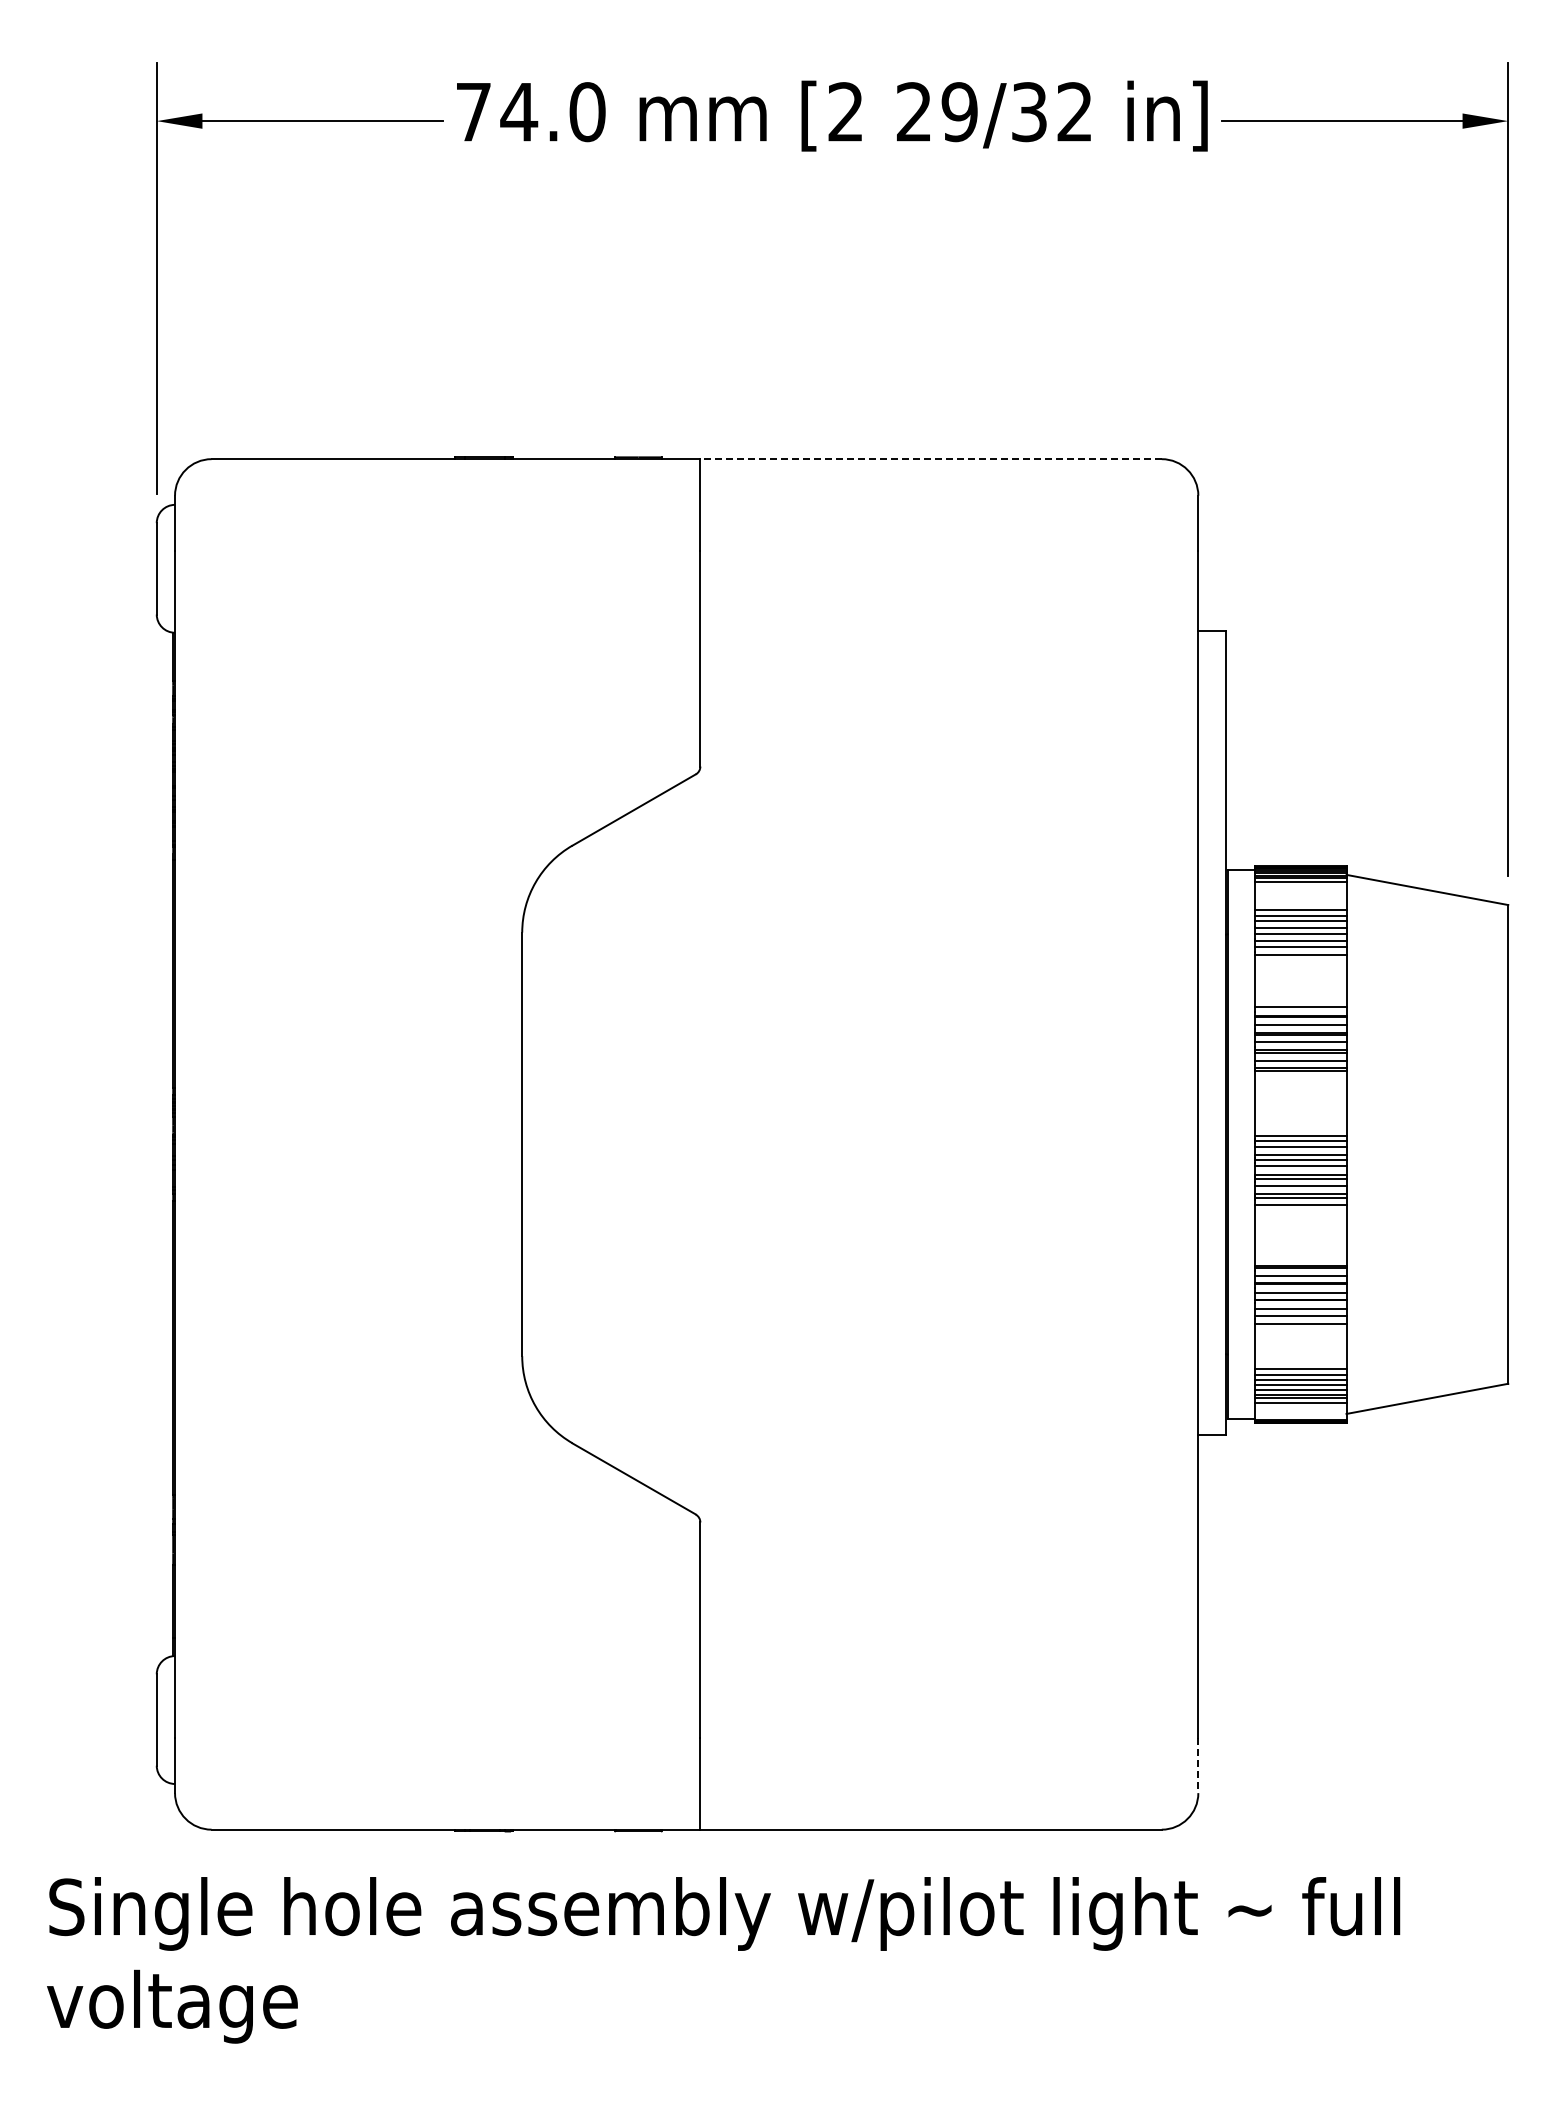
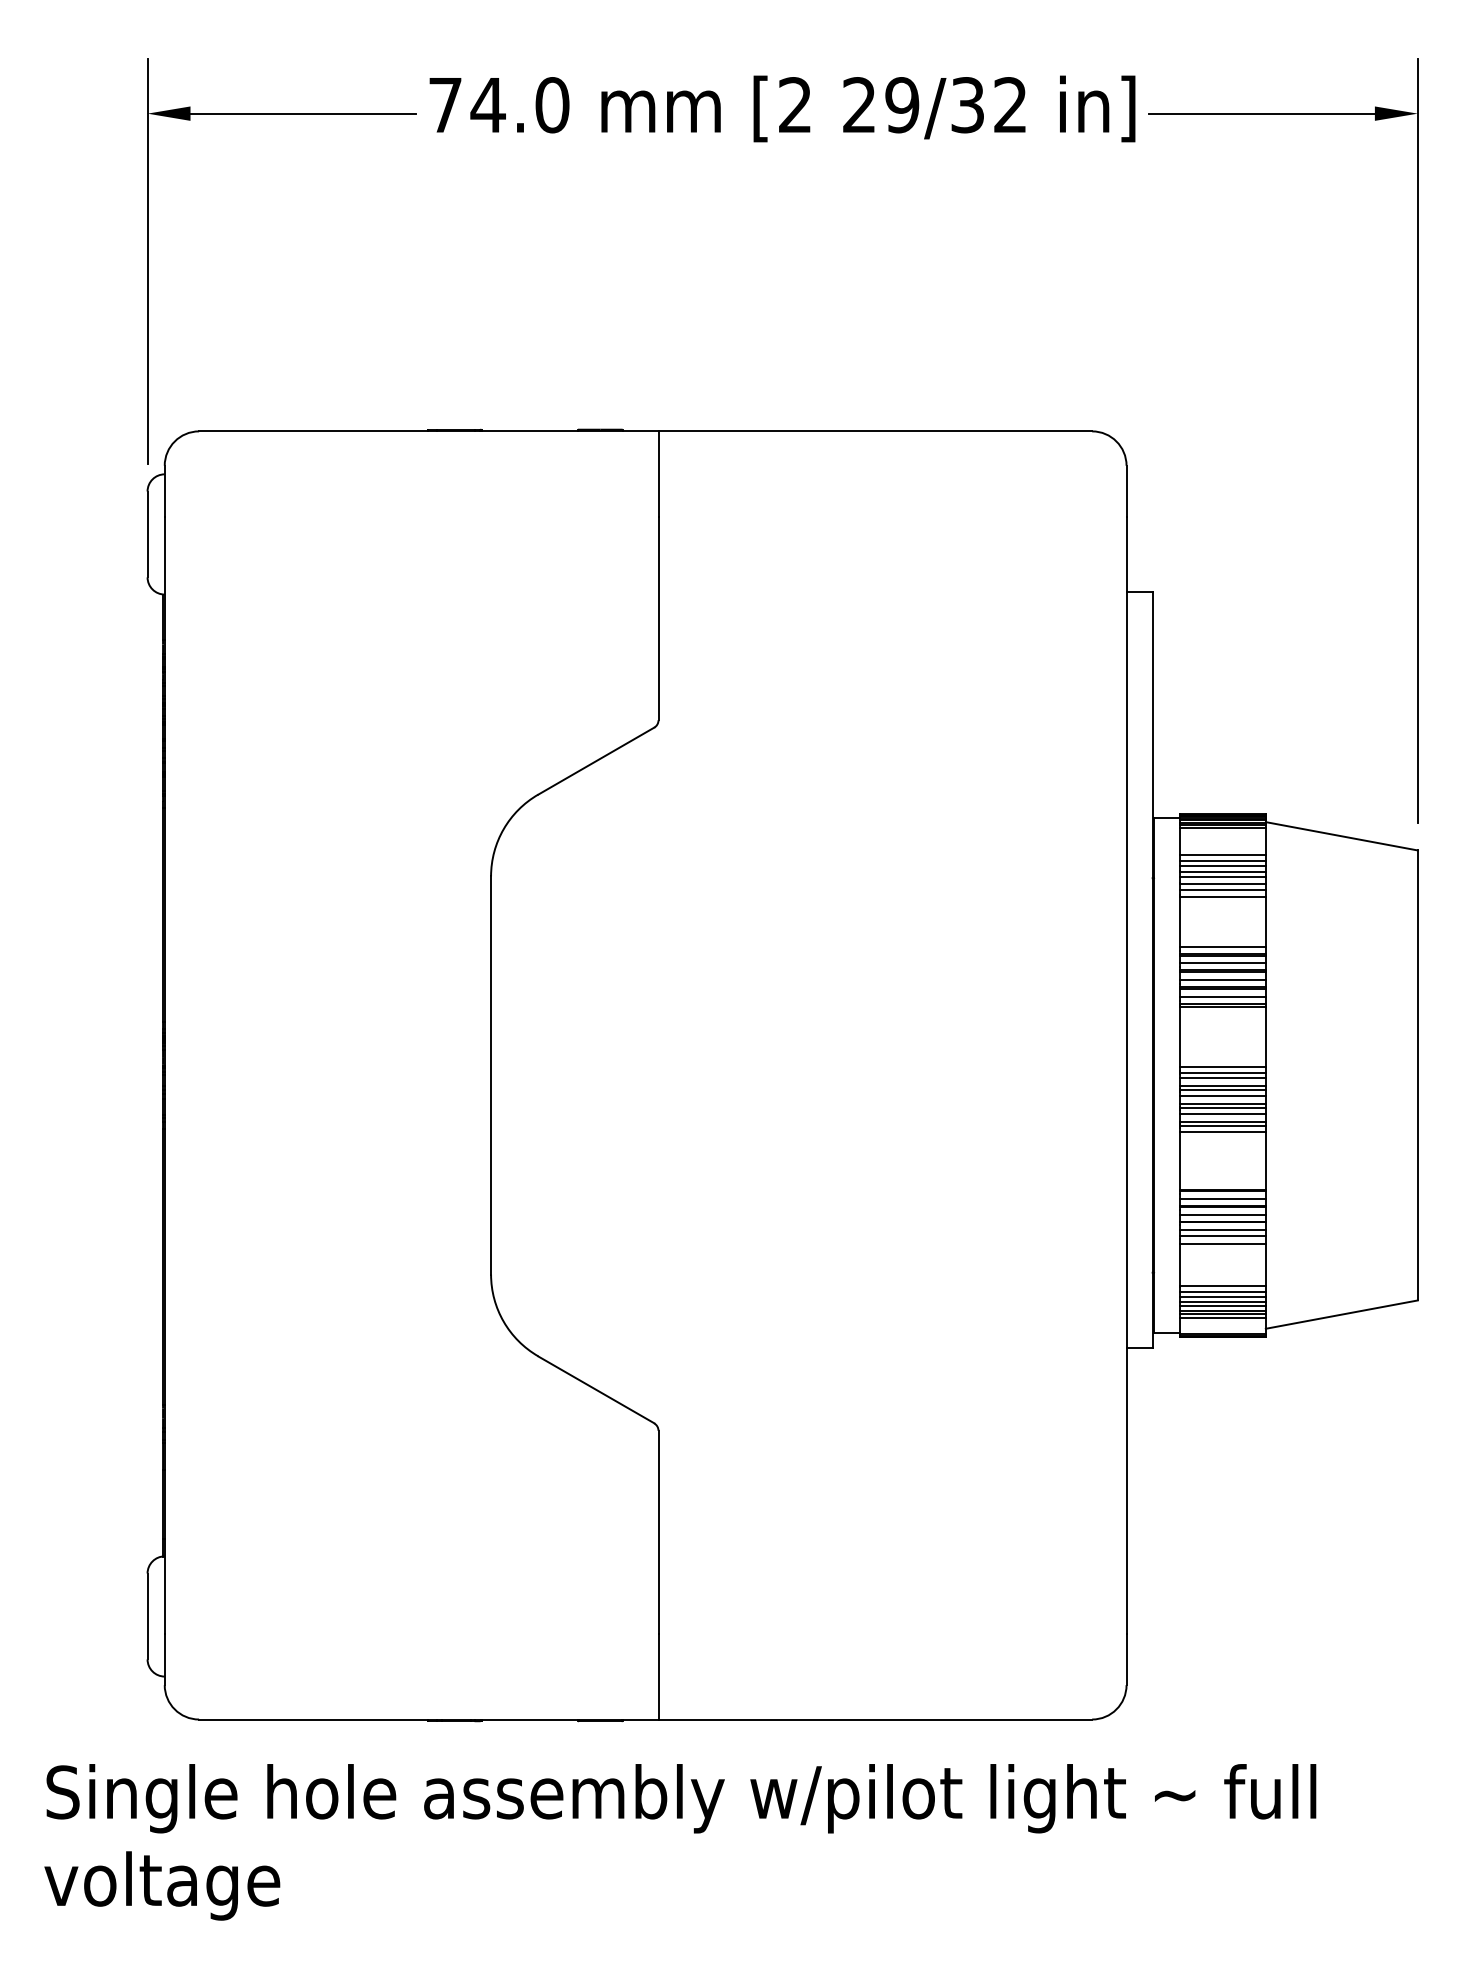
line: (931, 459) -> (875, 431), dashed -> solid
line: (1198, 1766) -> (1126, 1660), dashed -> solid

